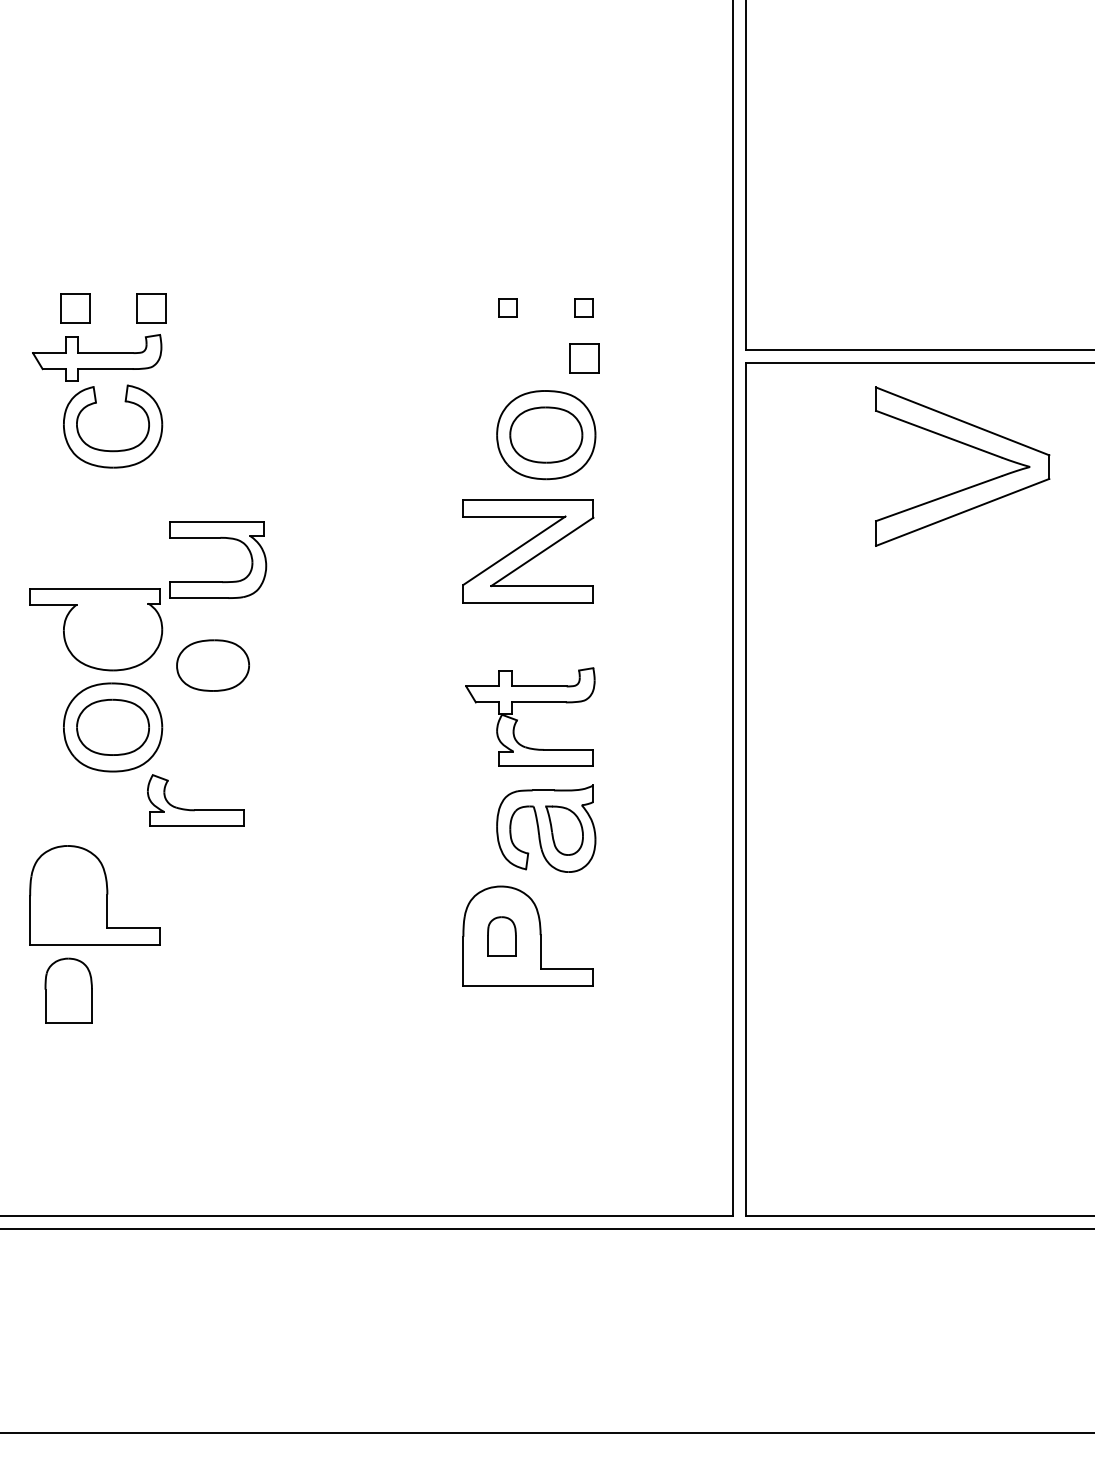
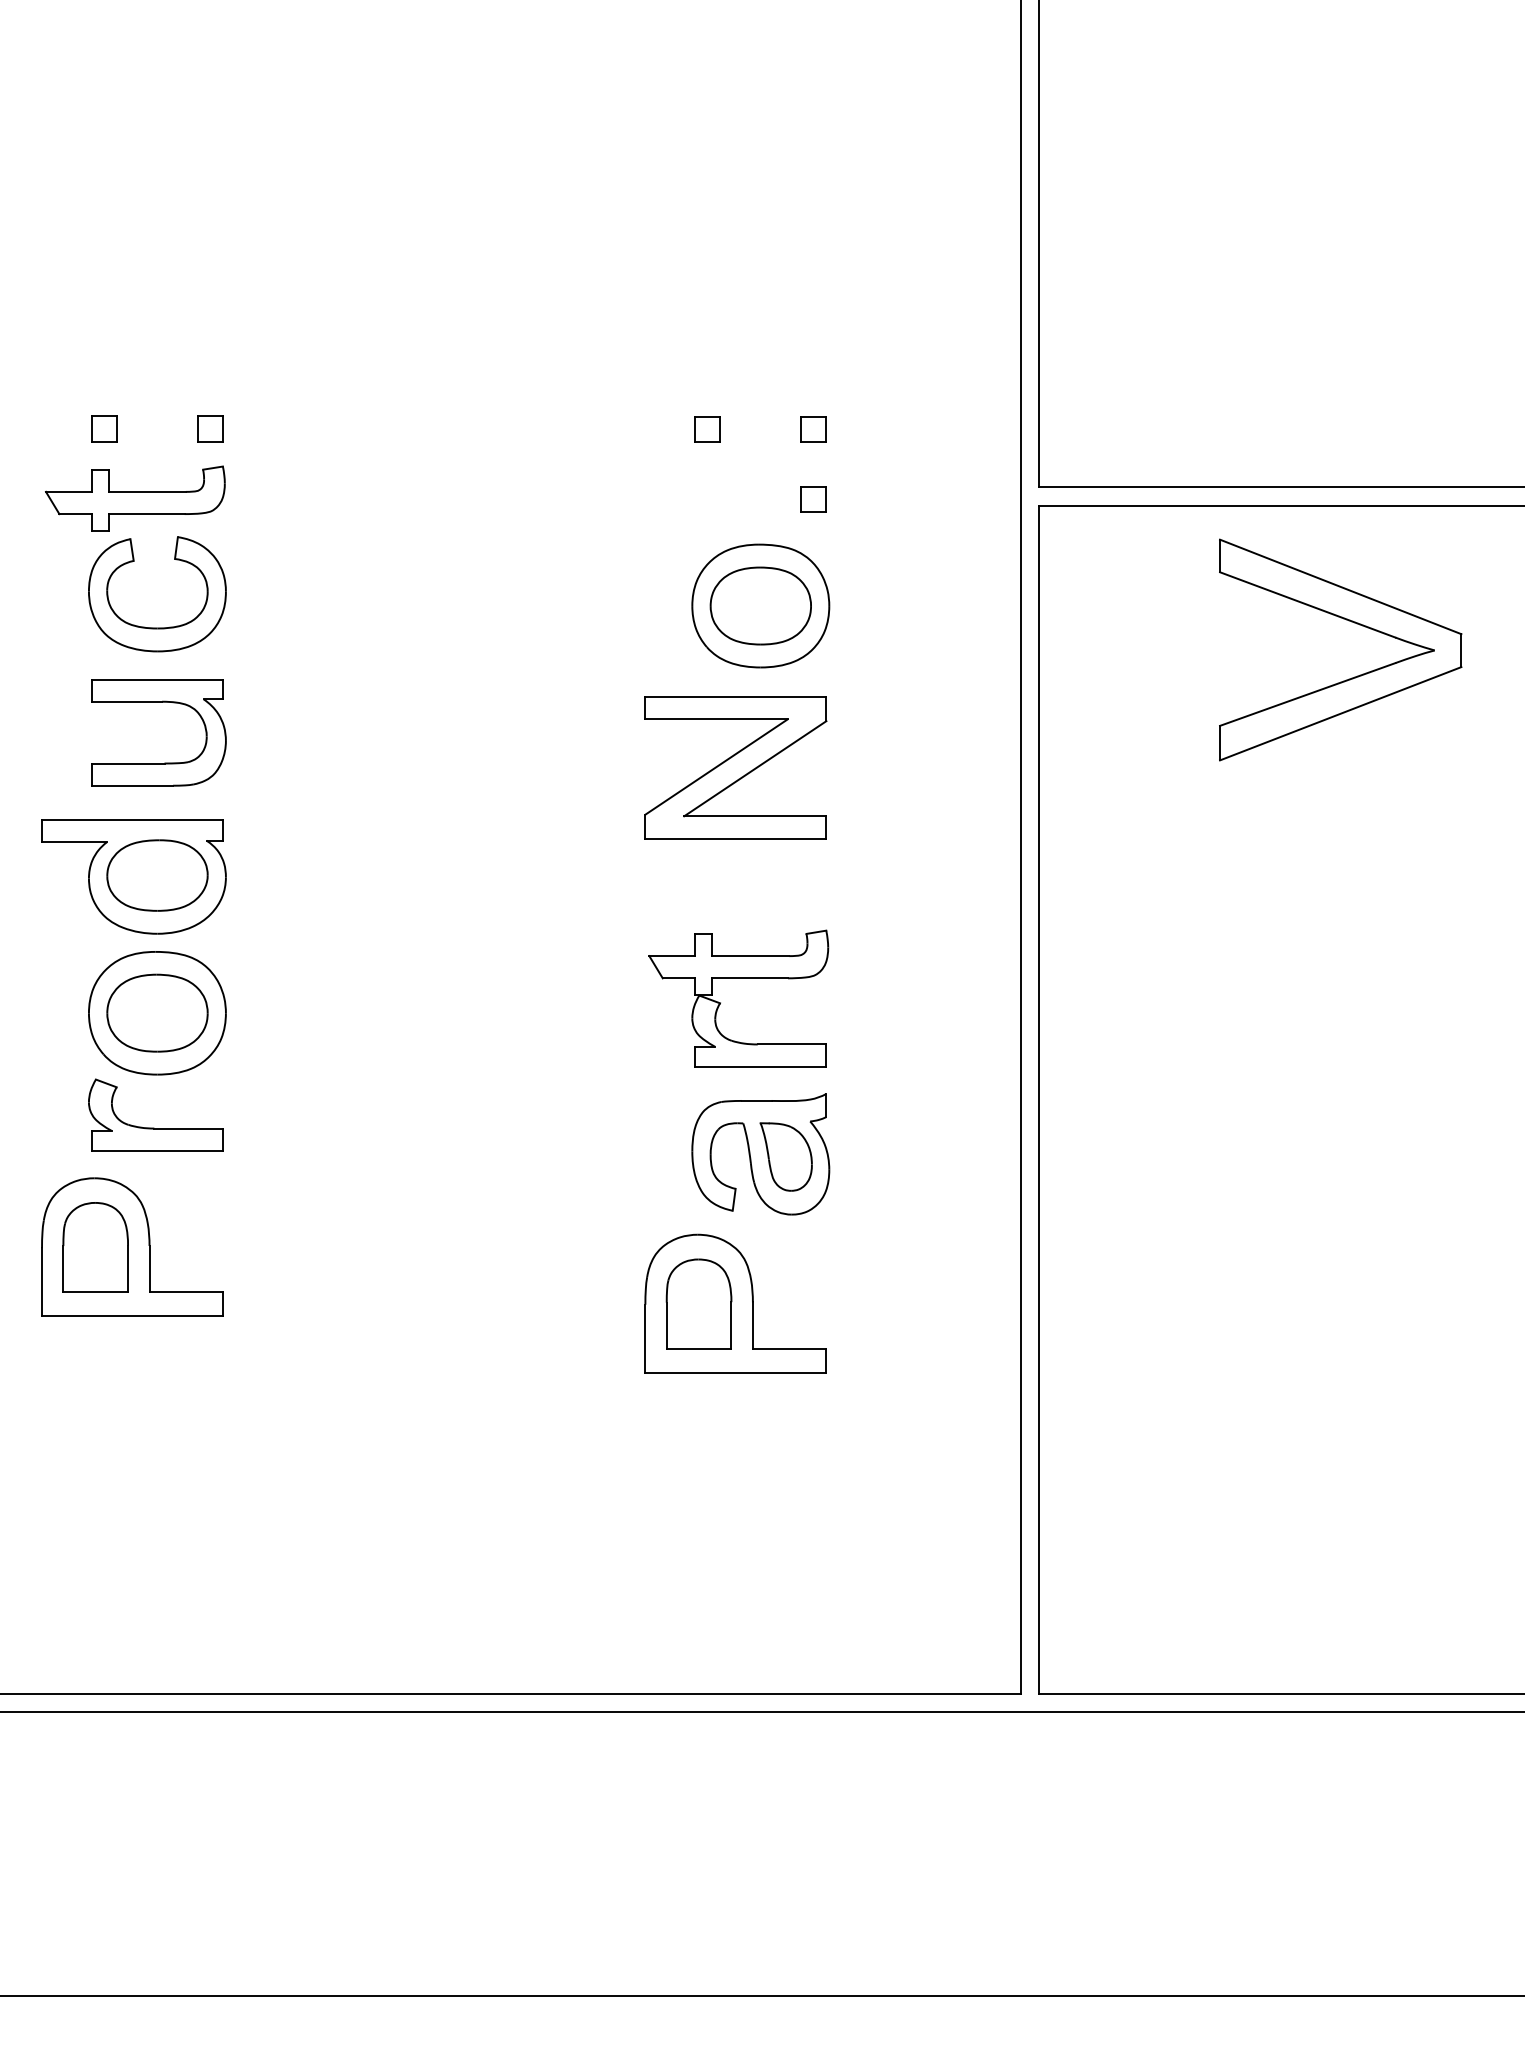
part: (74, 307) -> (103, 428), size x0.62
part: (150, 307) -> (209, 428), size x0.62
part: (583, 358) -> (812, 499), size x0.62
part: (218, 538) -> (159, 702), moved
part: (212, 665) -> (156, 875), moved
part: (195, 809) -> (155, 1127), moved
part: (501, 936) -> (698, 1304), size x1.67
part: (68, 990) -> (95, 1247), moved

